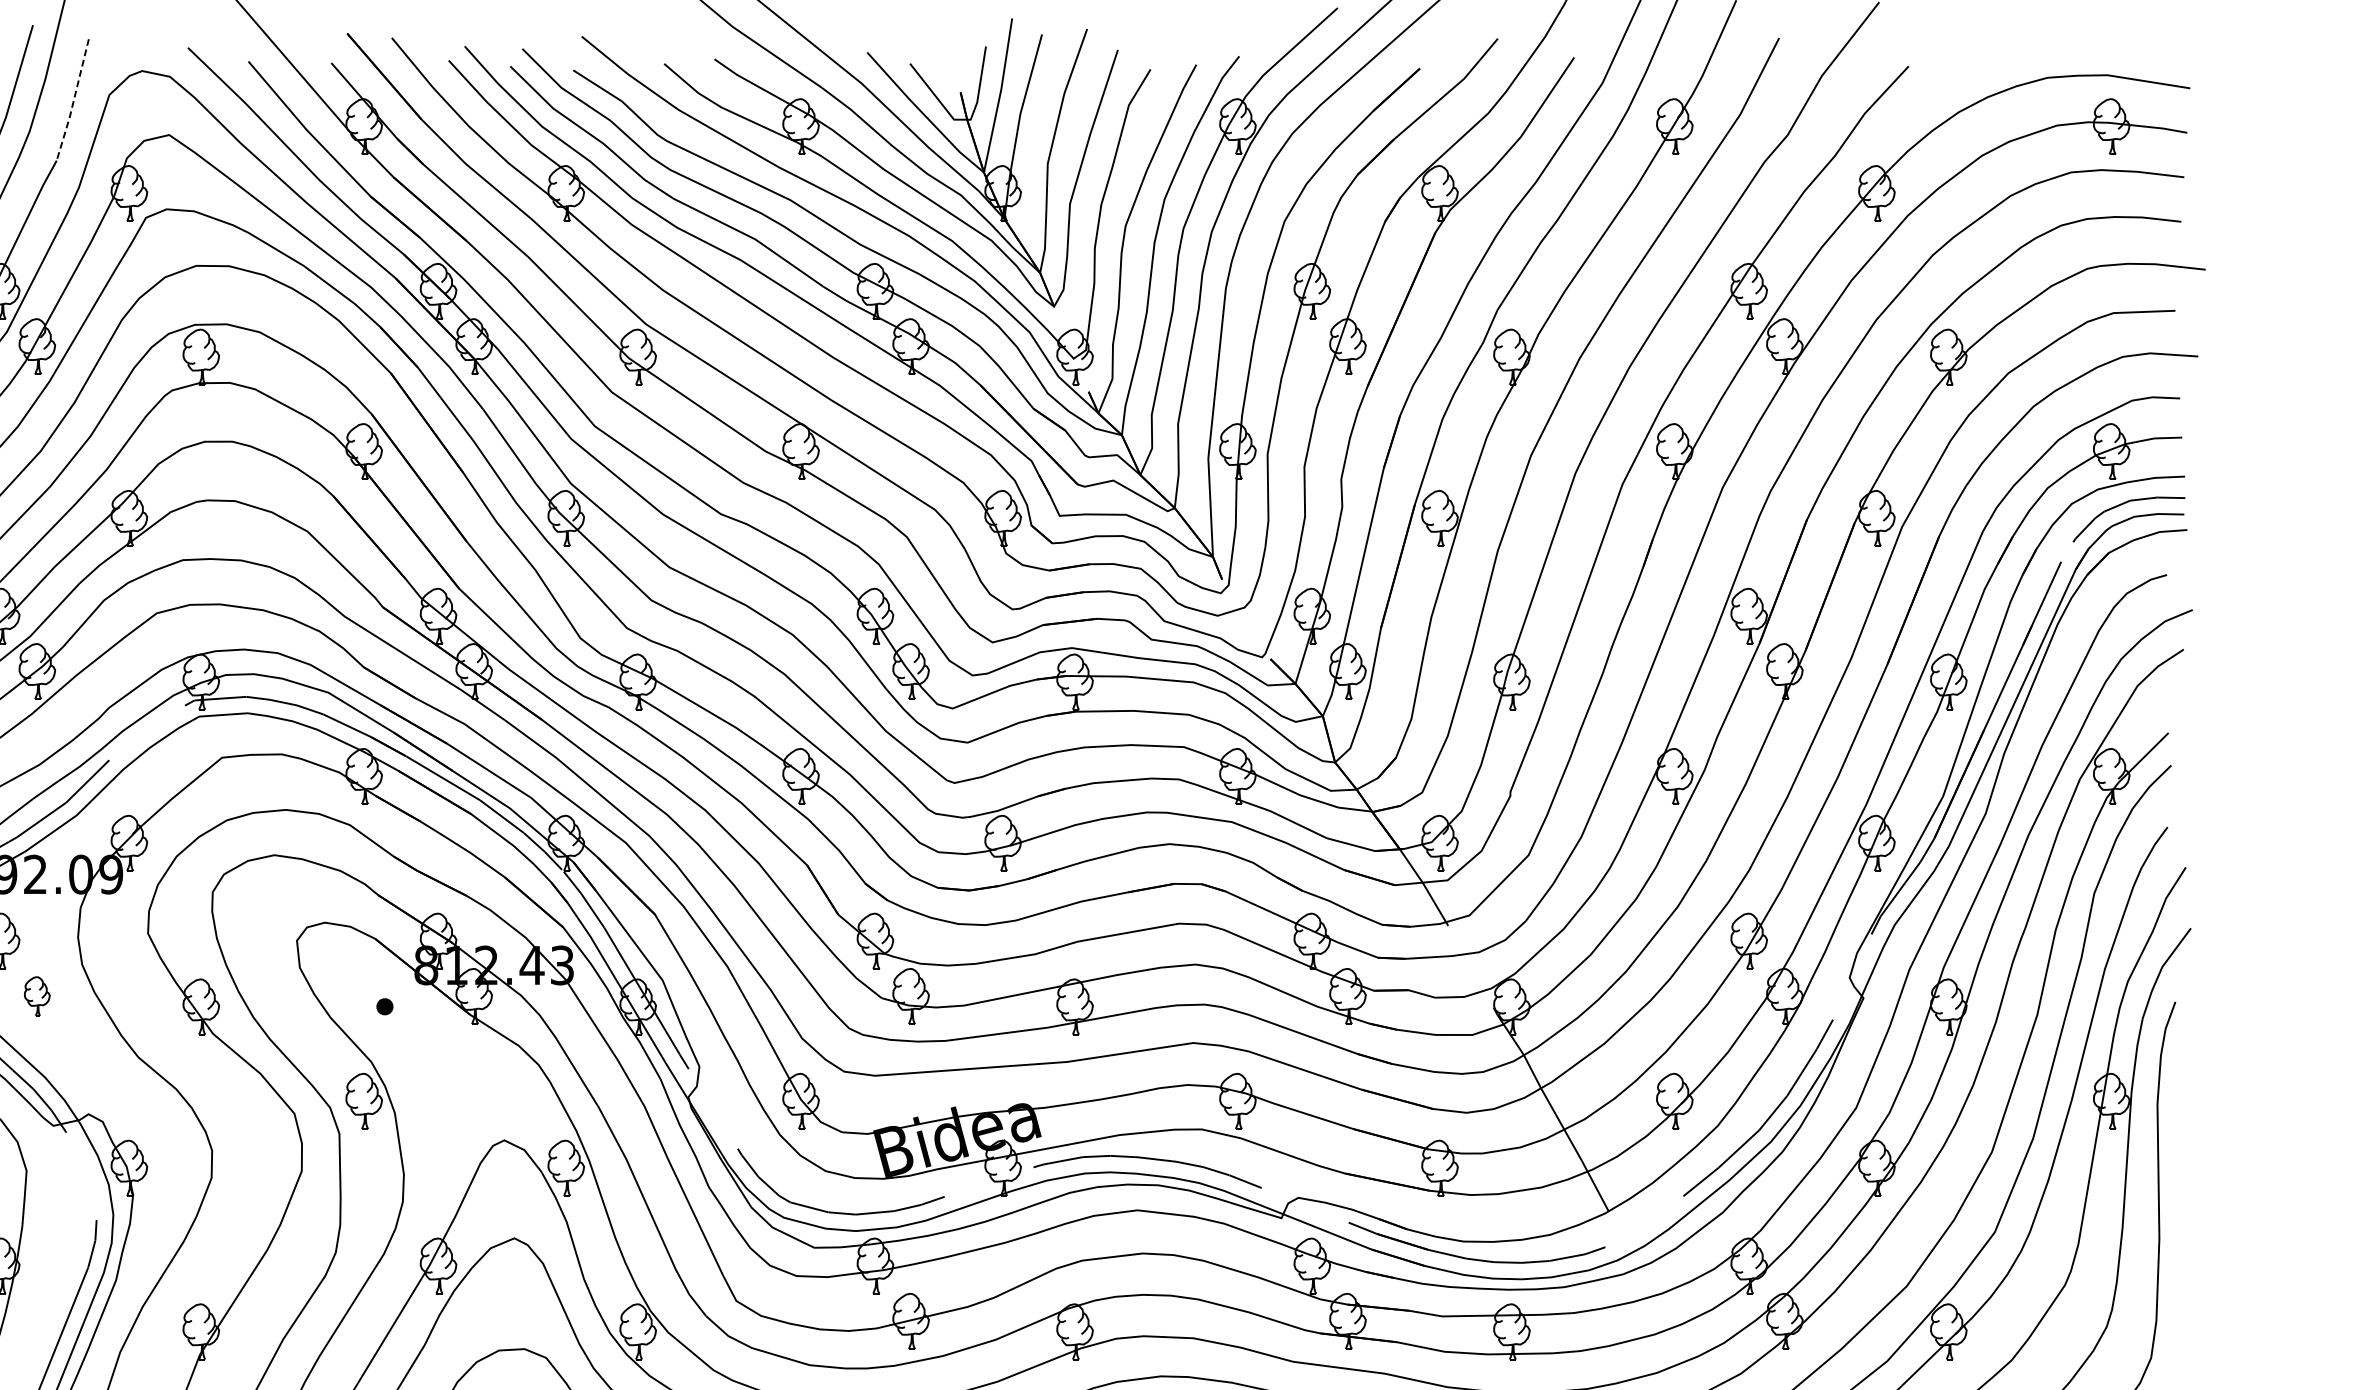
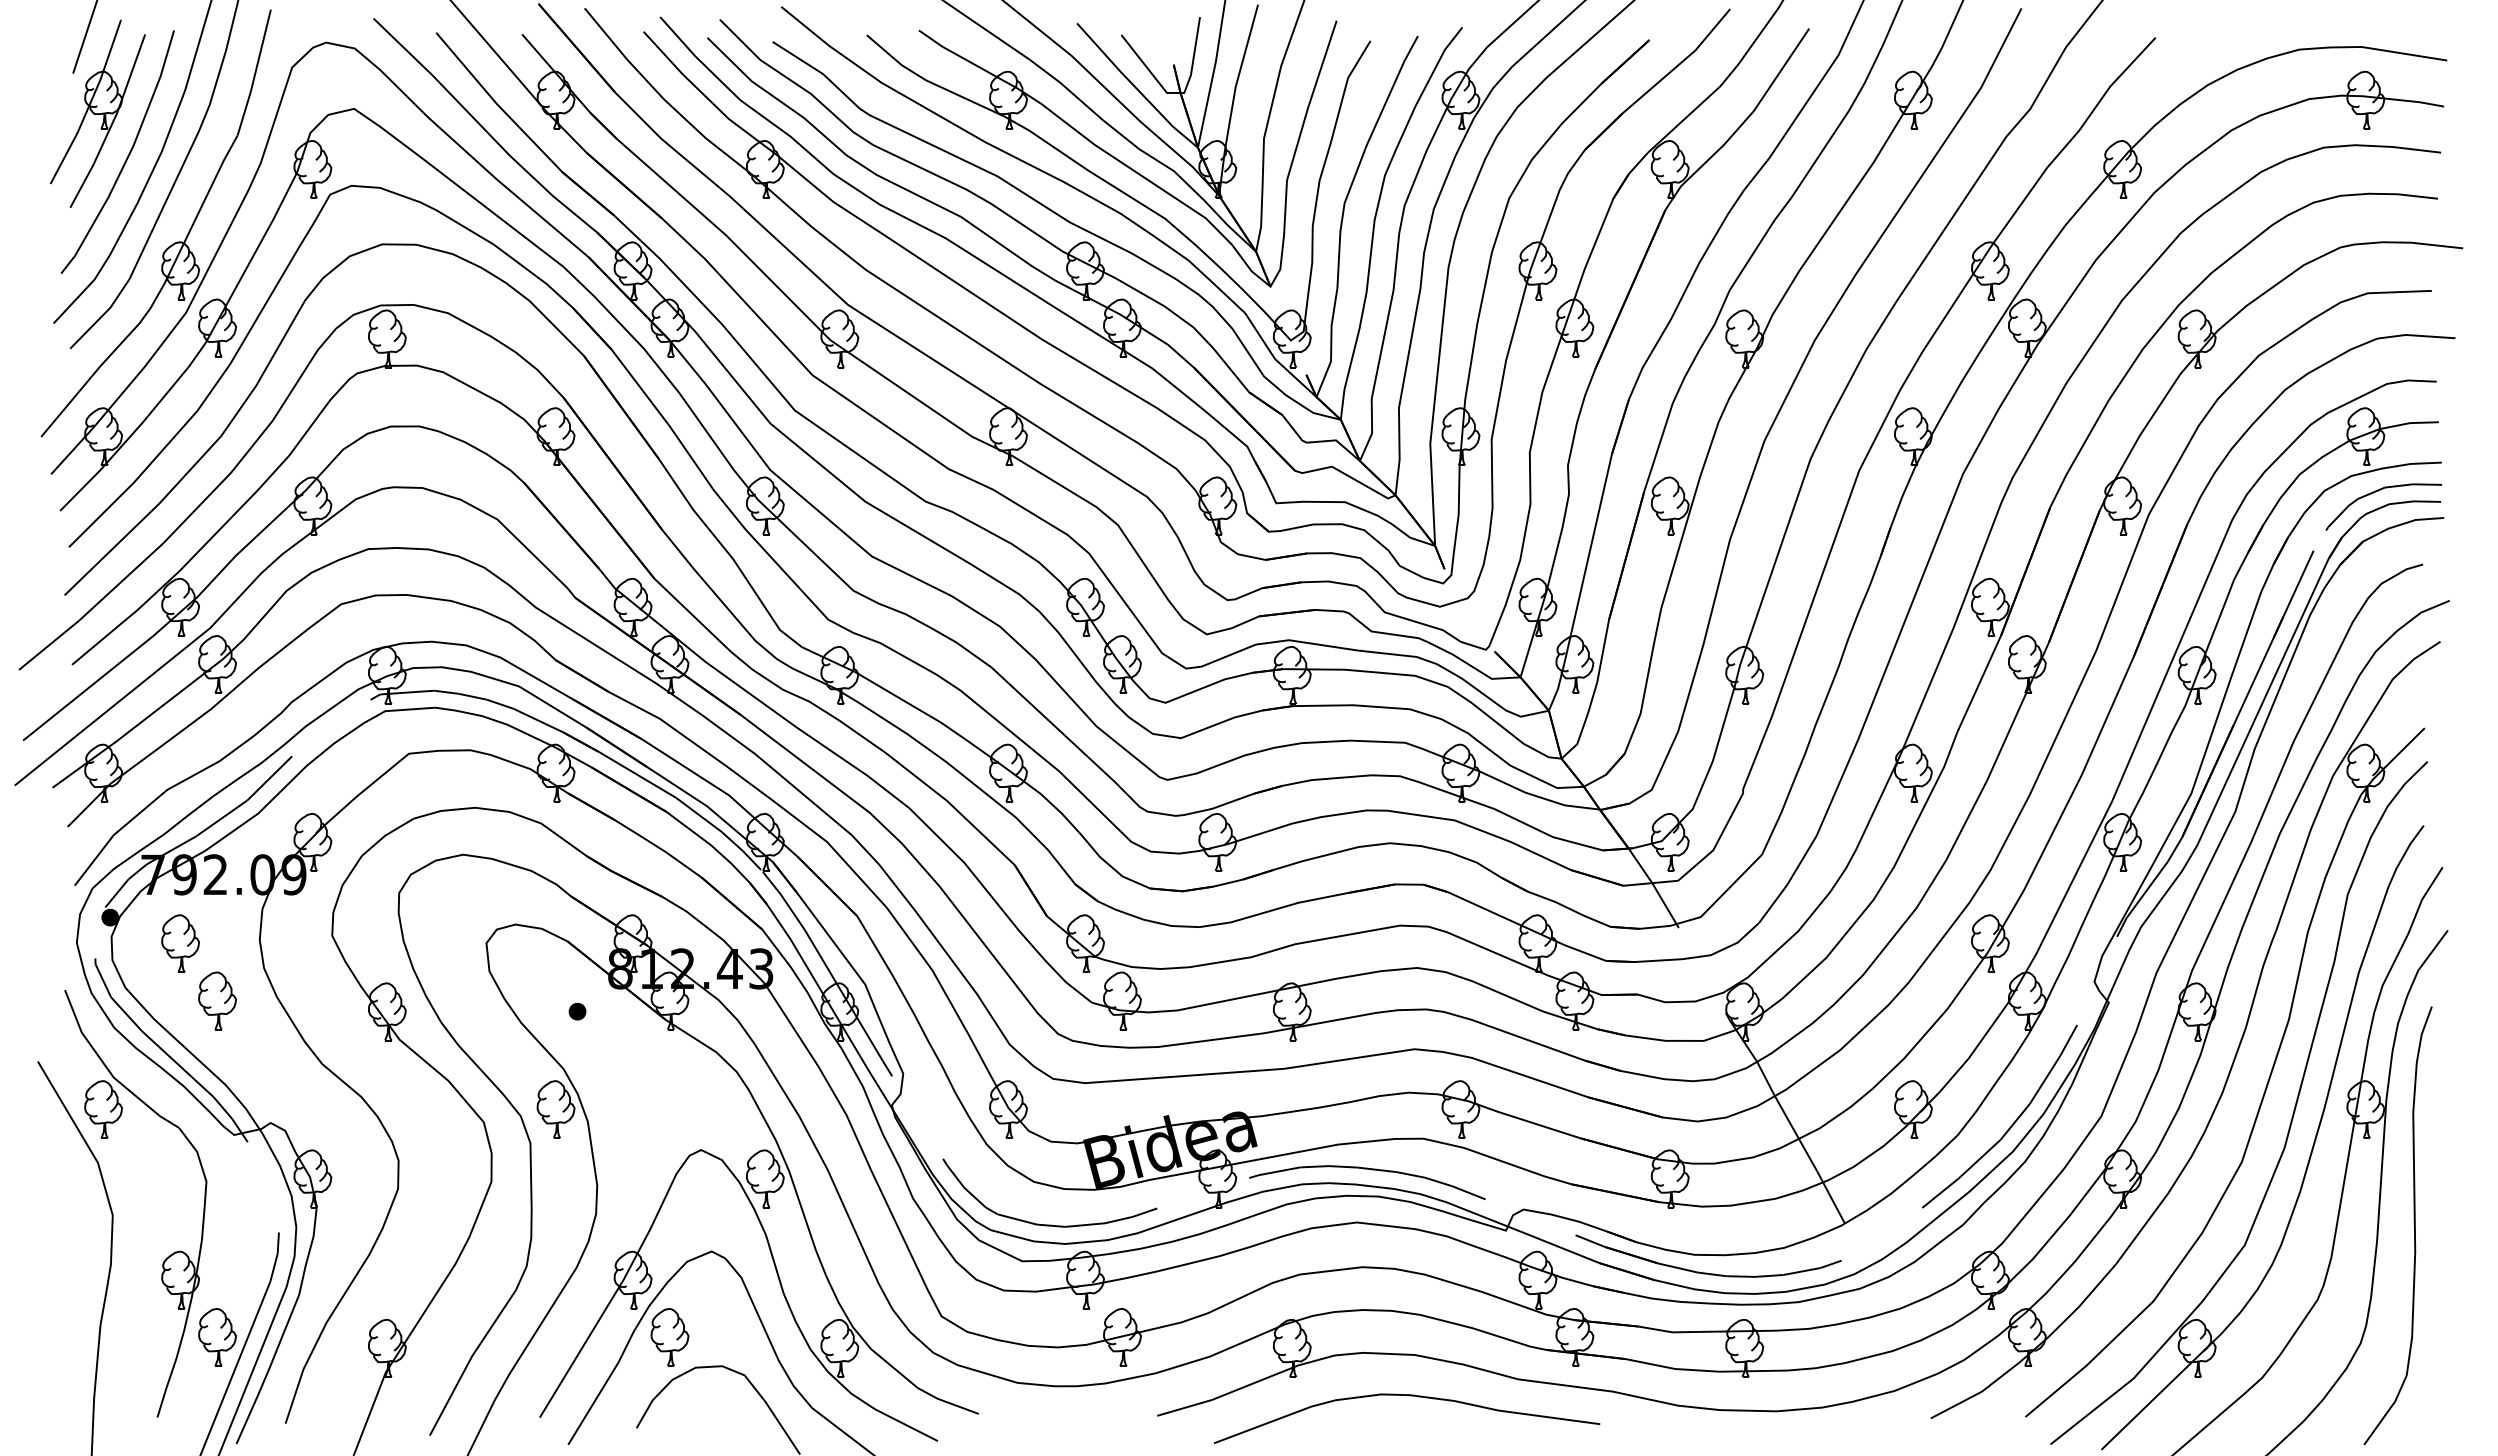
line: (73, 100) -> (255, 73), dashed -> solid
part: (37, 995) -> (217, 1000), size x1.43
part: (37, 1321) -> (217, 1337), added
part: (473, 1321) -> (669, 1337), added

